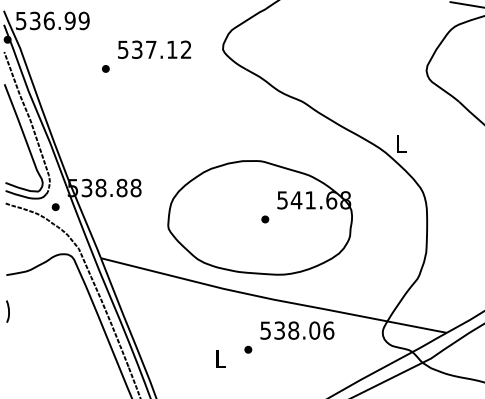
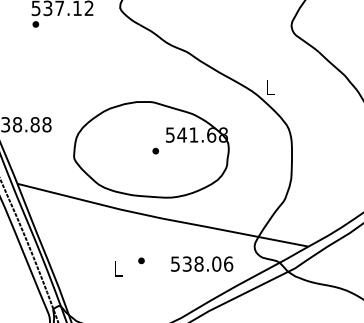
part: (105, 68) -> (35, 24), moved
text: (297, 330) -> (202, 264), moved

